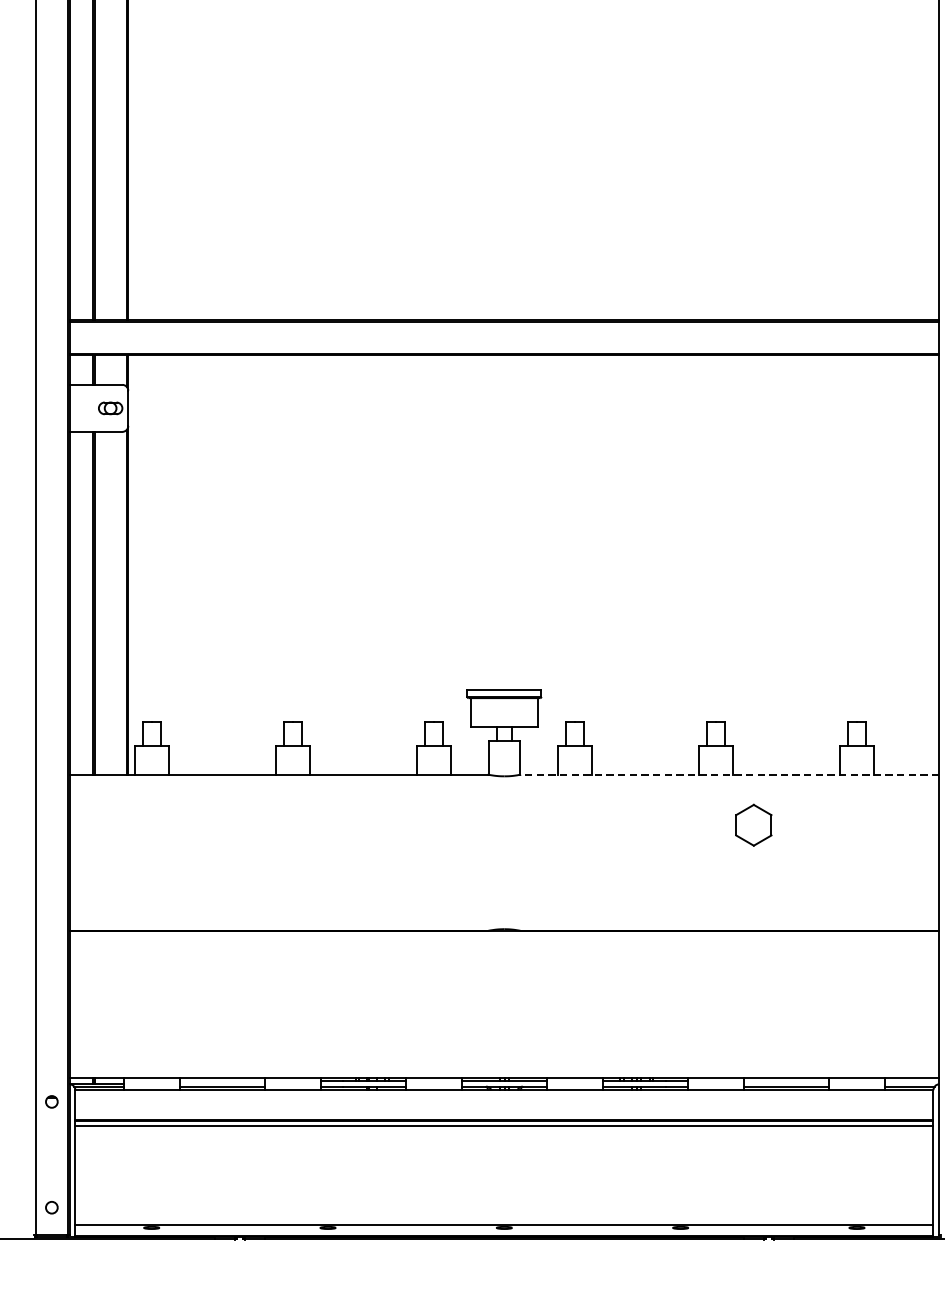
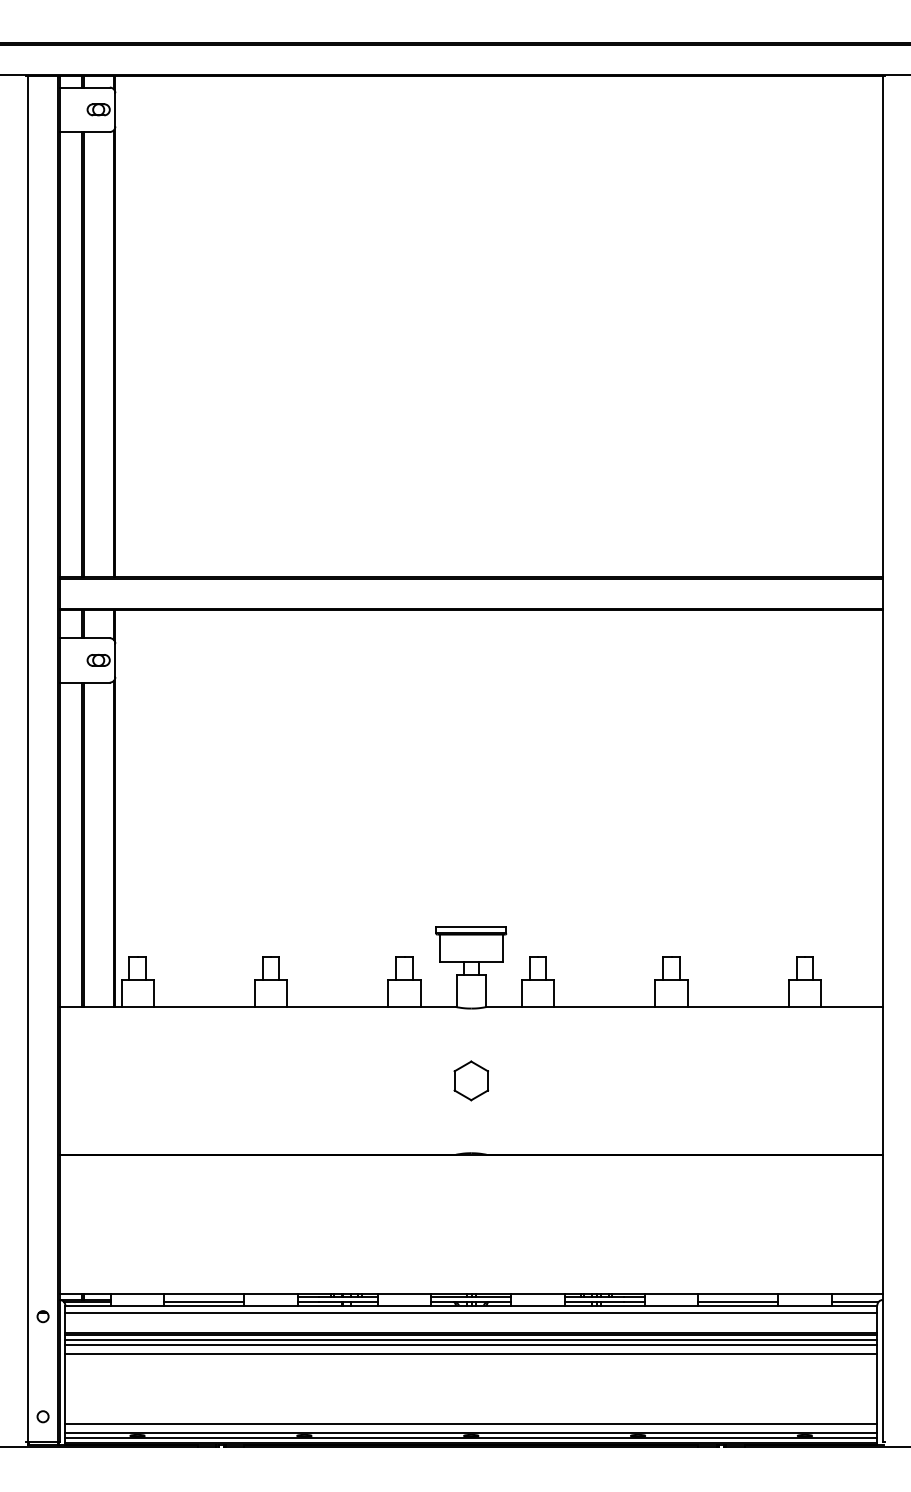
line: (729, 774) -> (684, 1006), dashed -> solid
part: (754, 824) -> (471, 1080), moved
line: (504, 1097) -> (471, 1312), added
line: (504, 1131) -> (471, 1344), added
line: (504, 1141) -> (471, 1354), added
line: (504, 1215) -> (471, 1424), added
line: (504, 1230) -> (471, 1438), added

